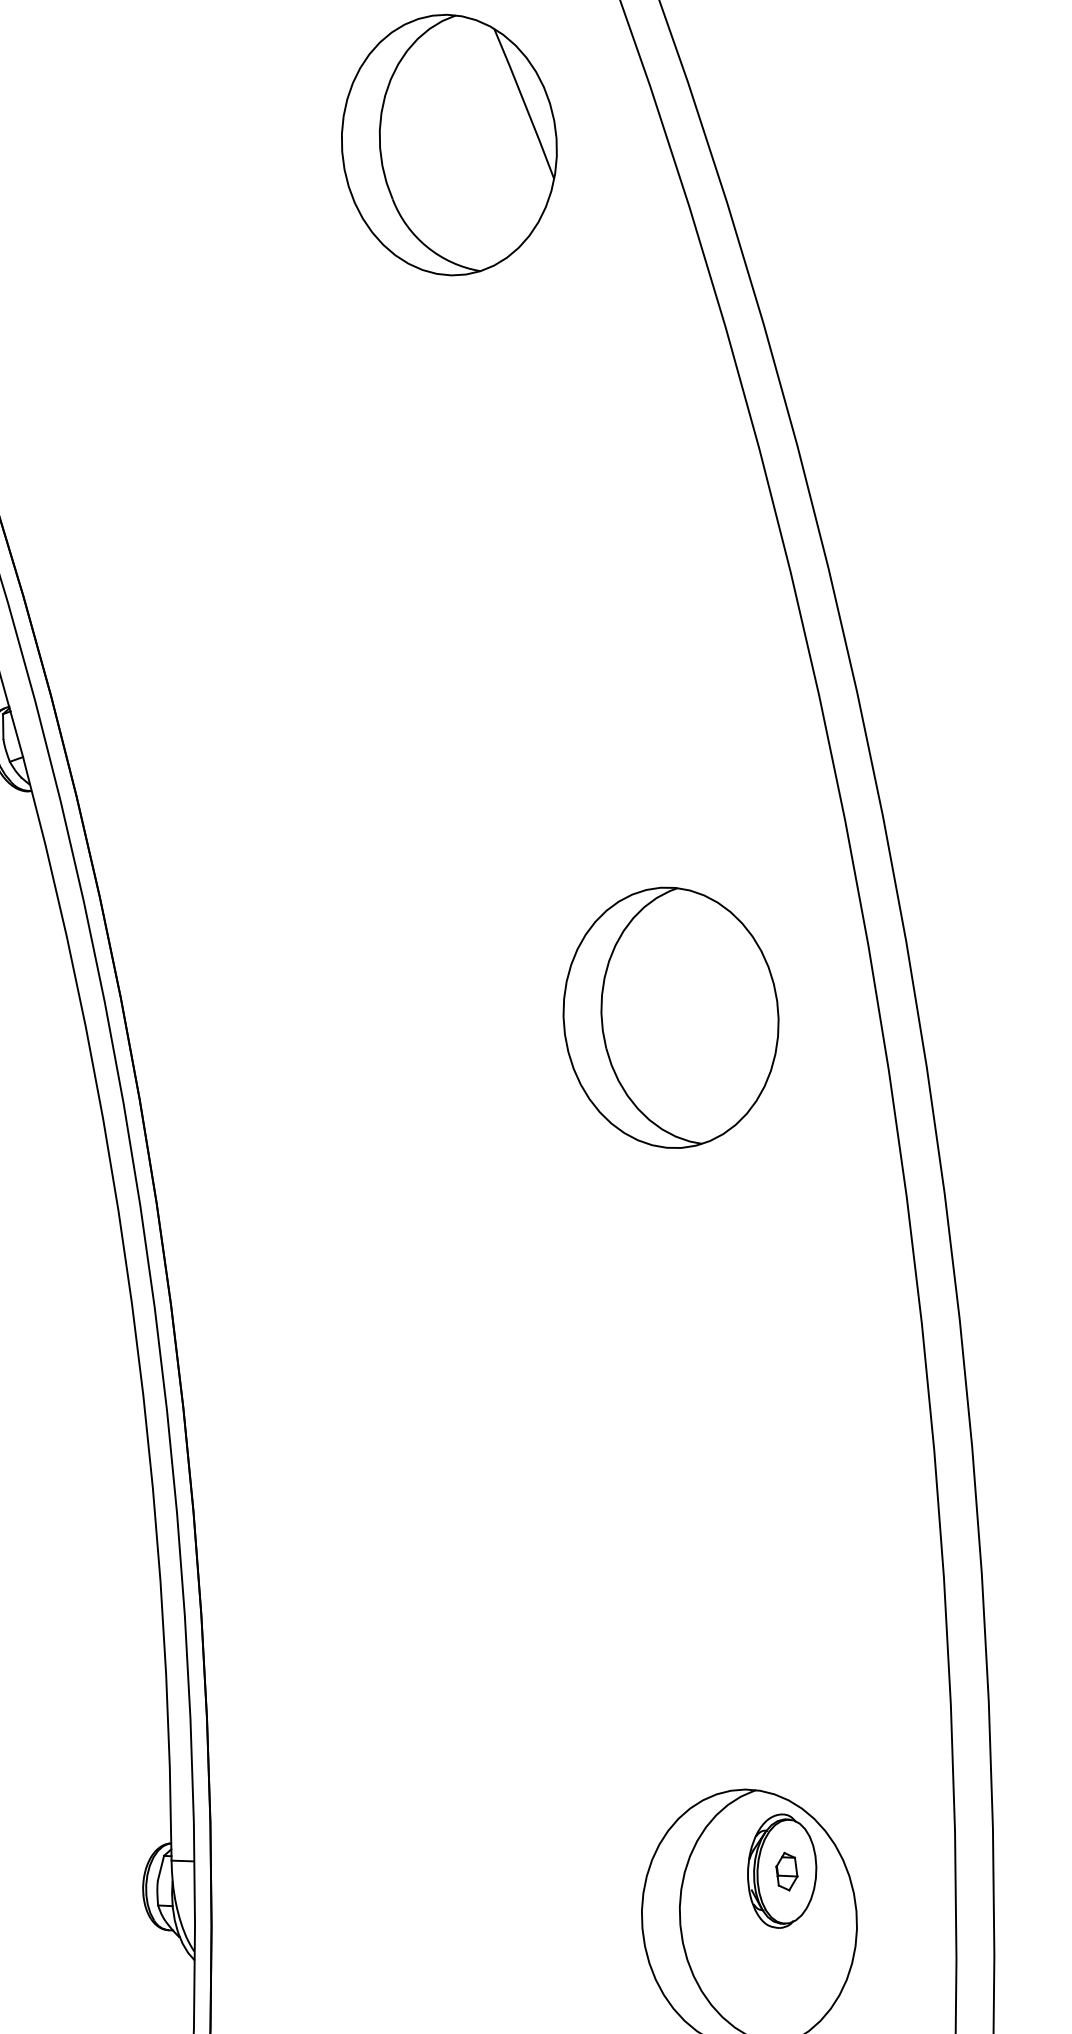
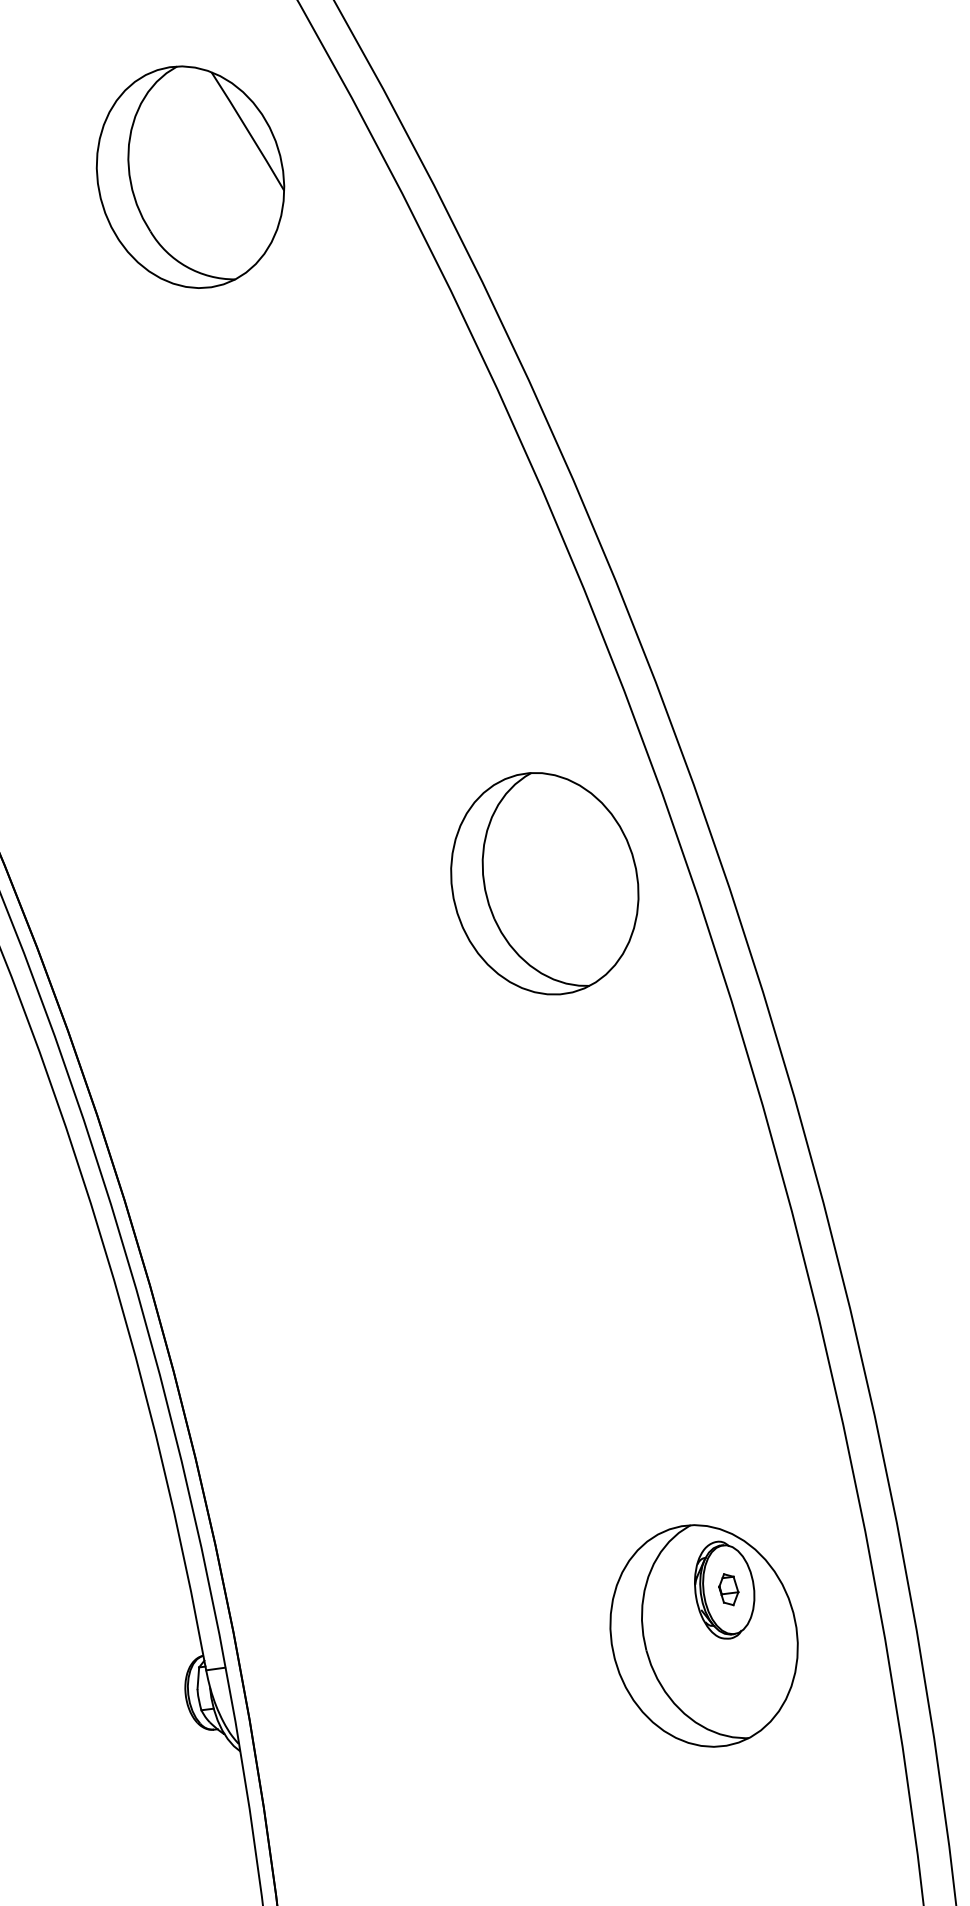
part: (670, 1017) -> (544, 883), moved

